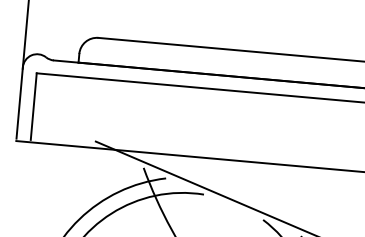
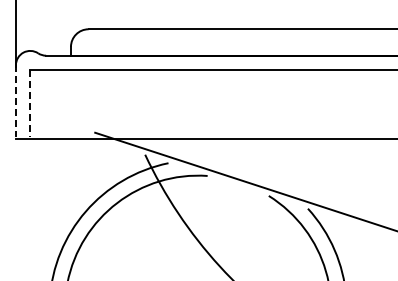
line: (19, 103) -> (15, 101), solid -> dashed
line: (33, 106) -> (30, 103), solid -> dashed

